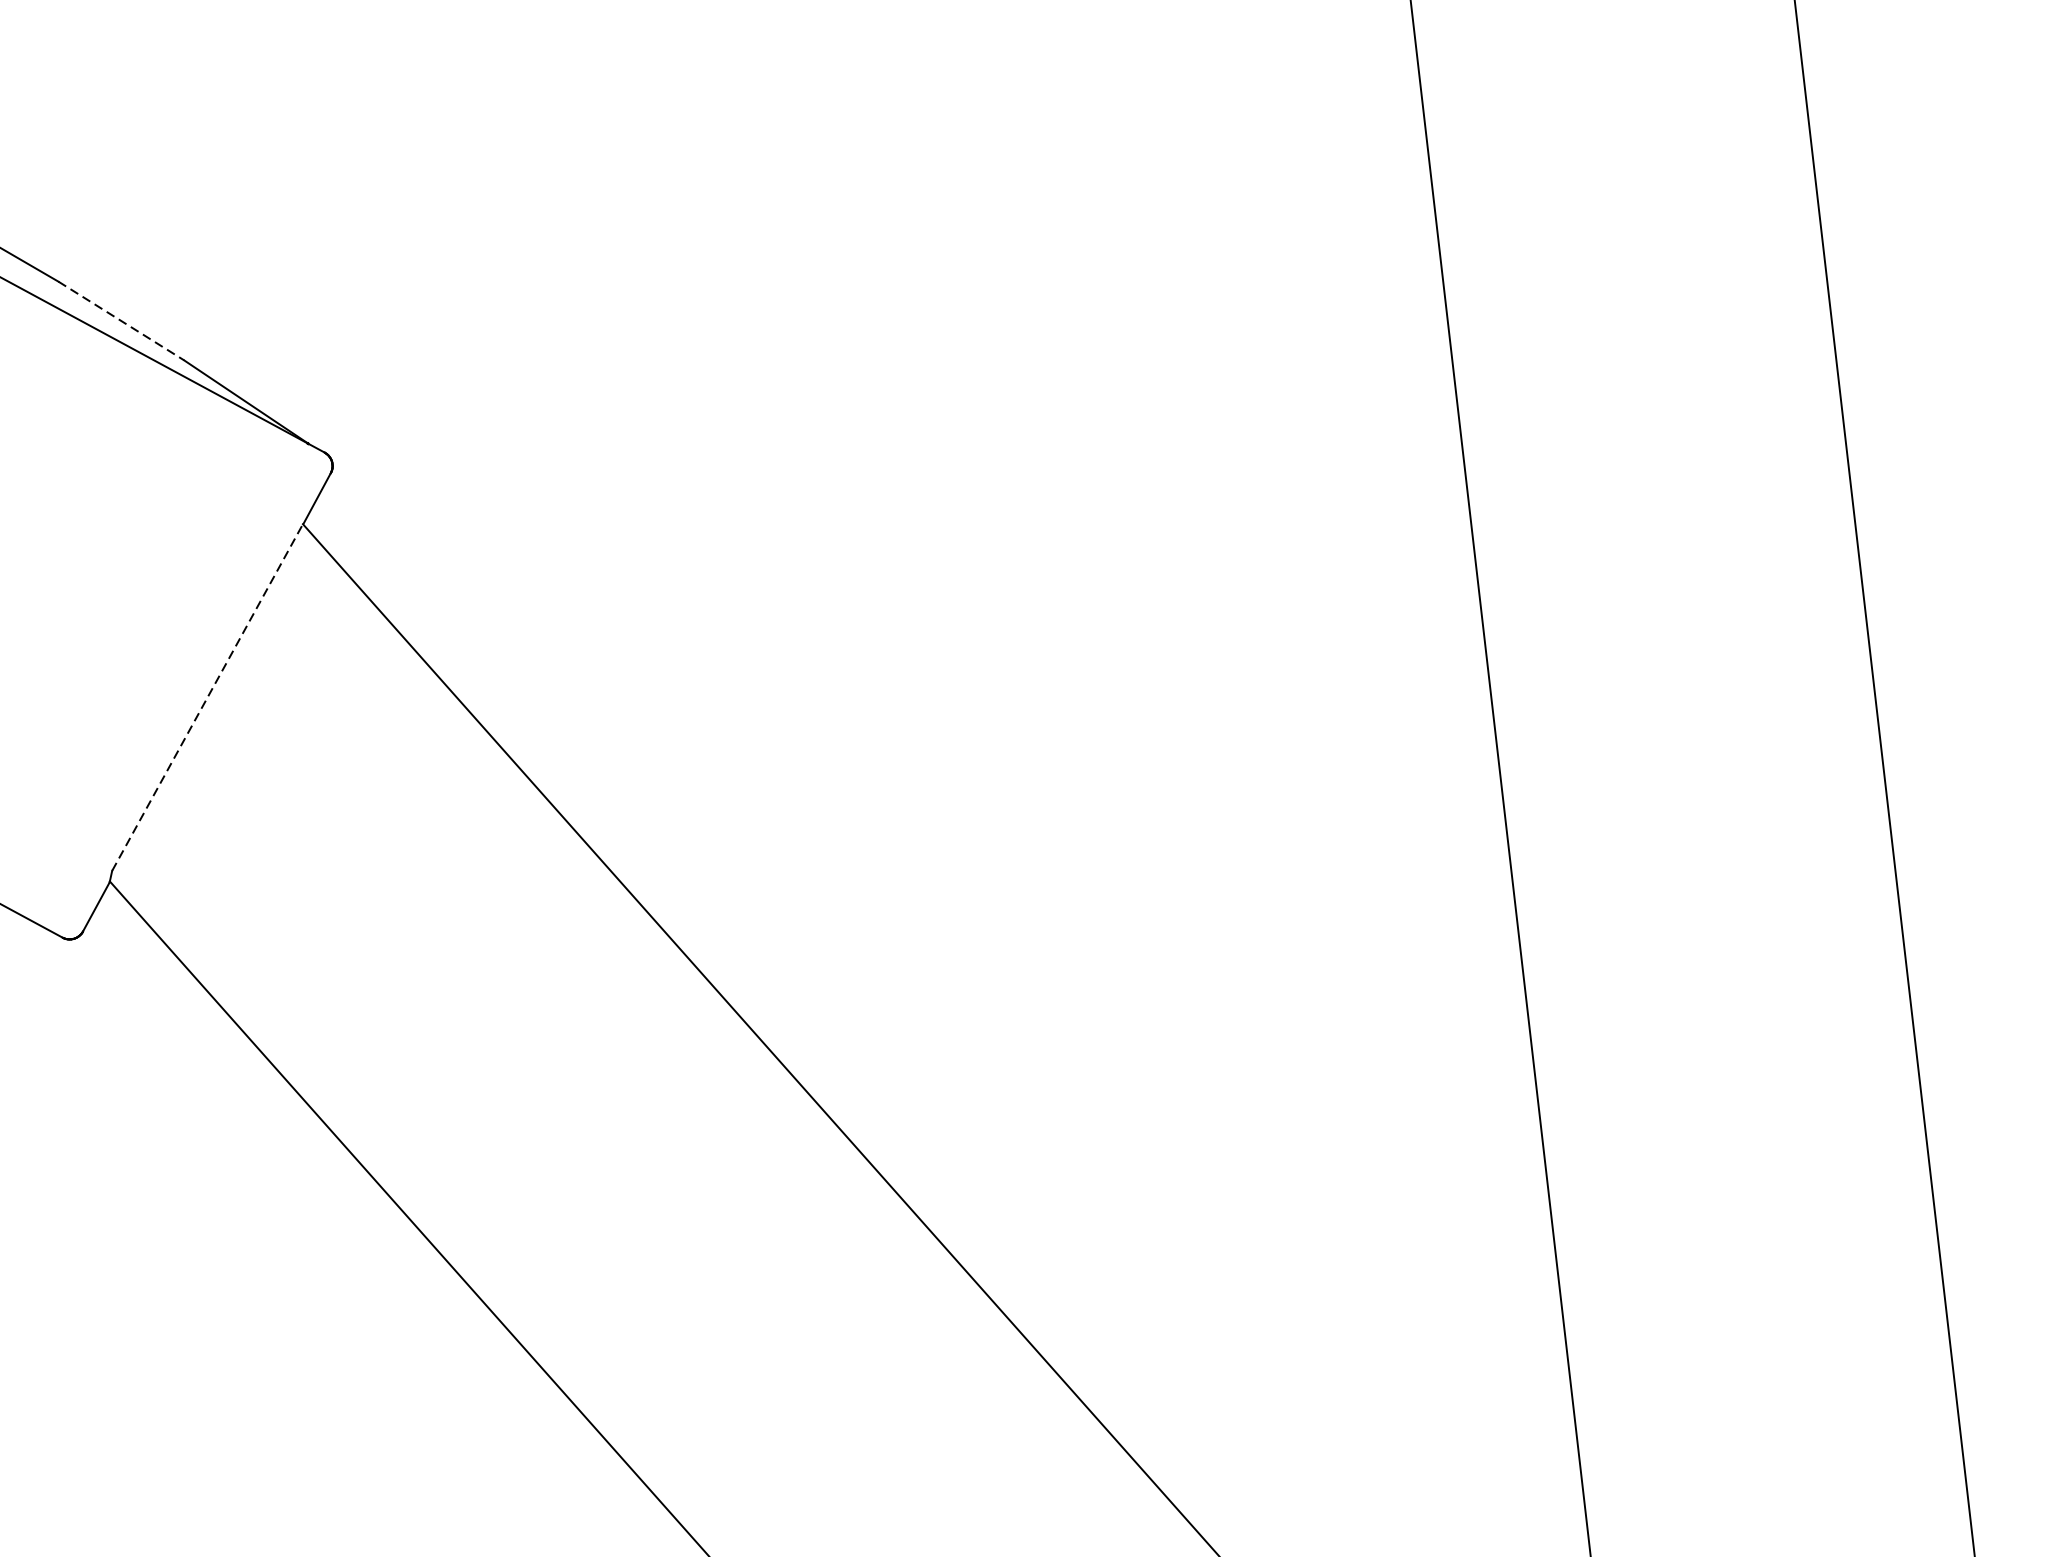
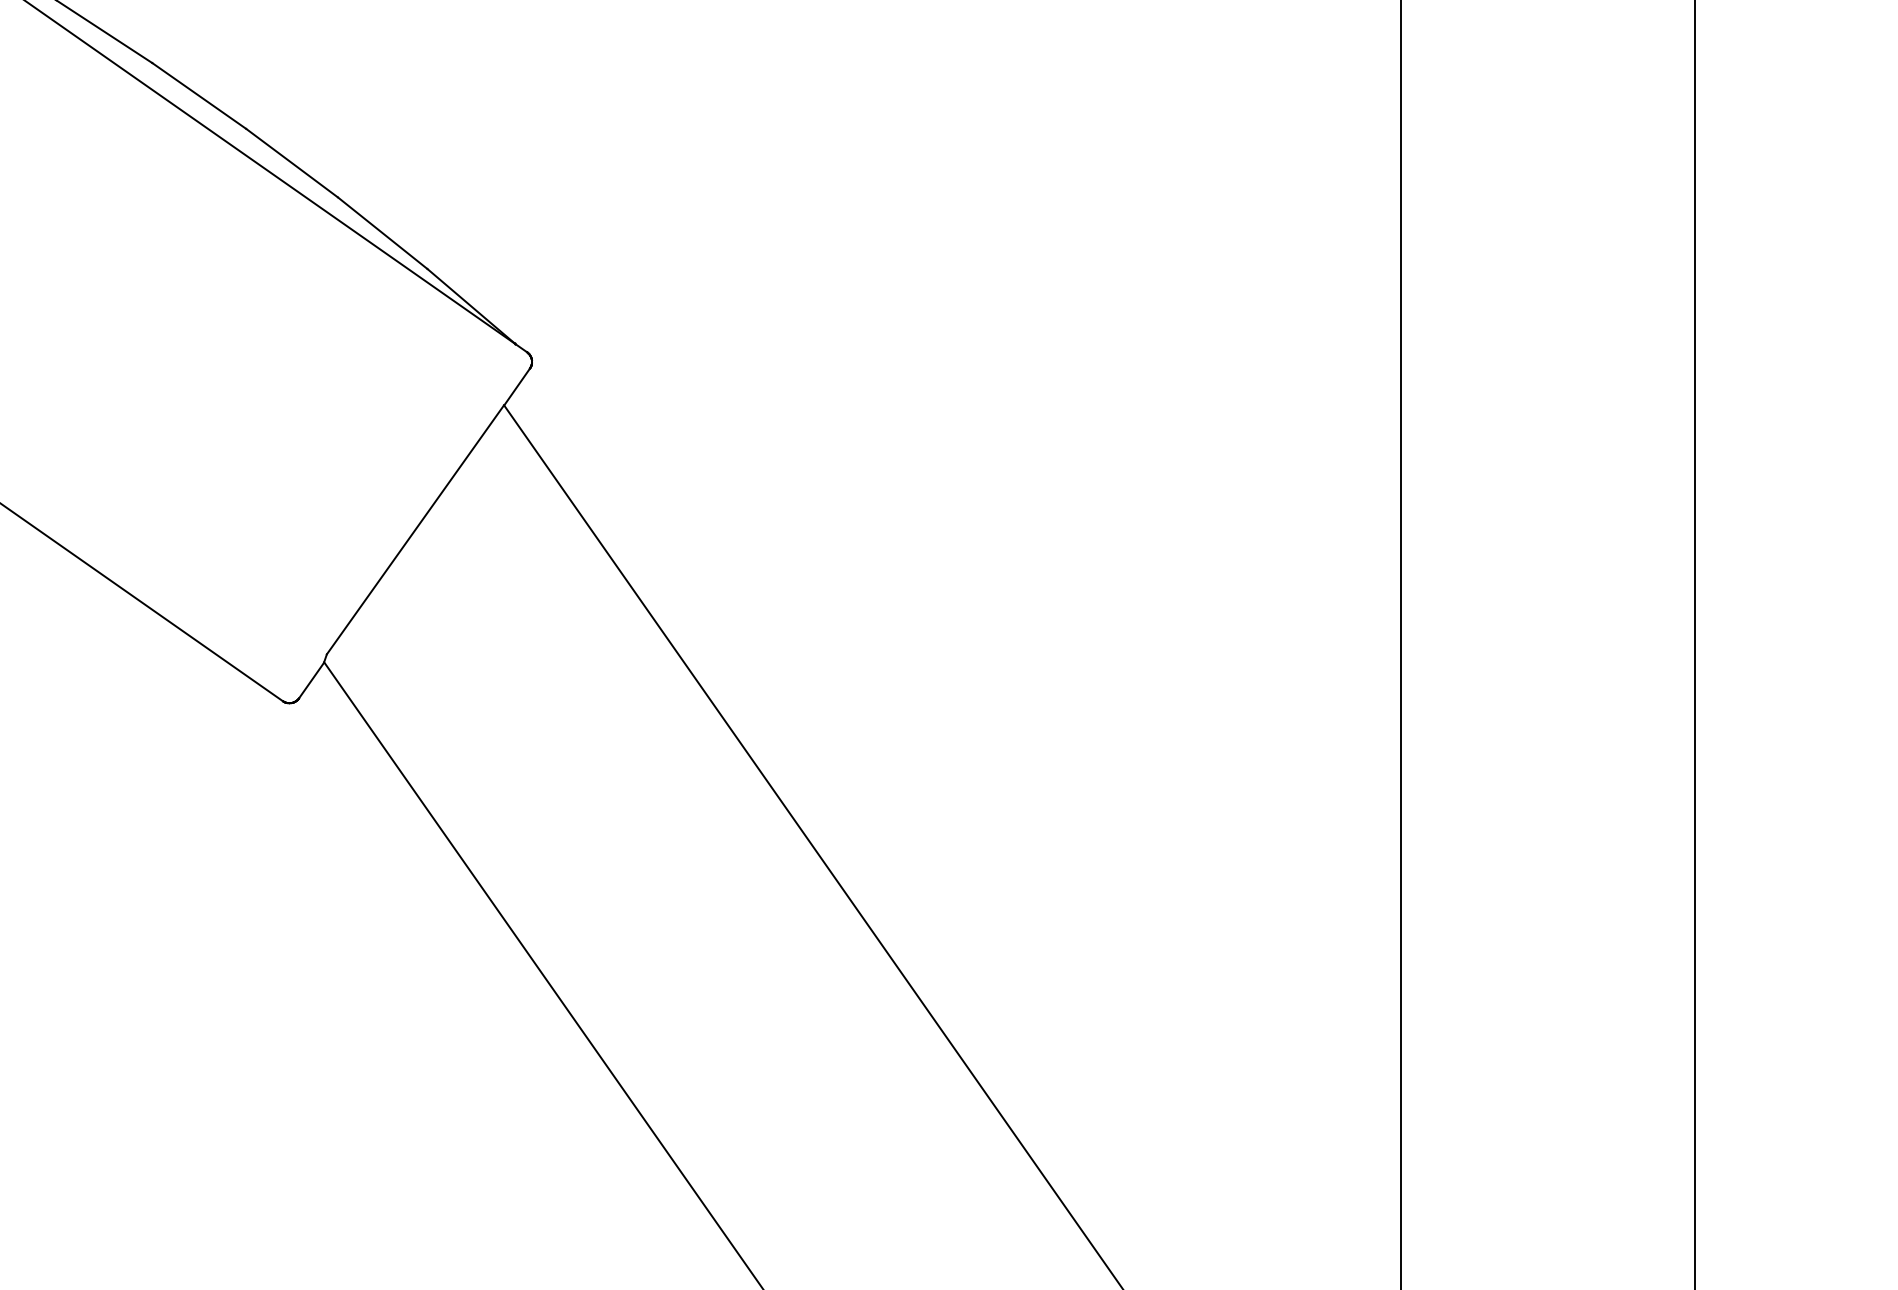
line: (122, 321) -> (383, 233), dashed -> solid
line: (207, 697) -> (415, 529), dashed -> solid

